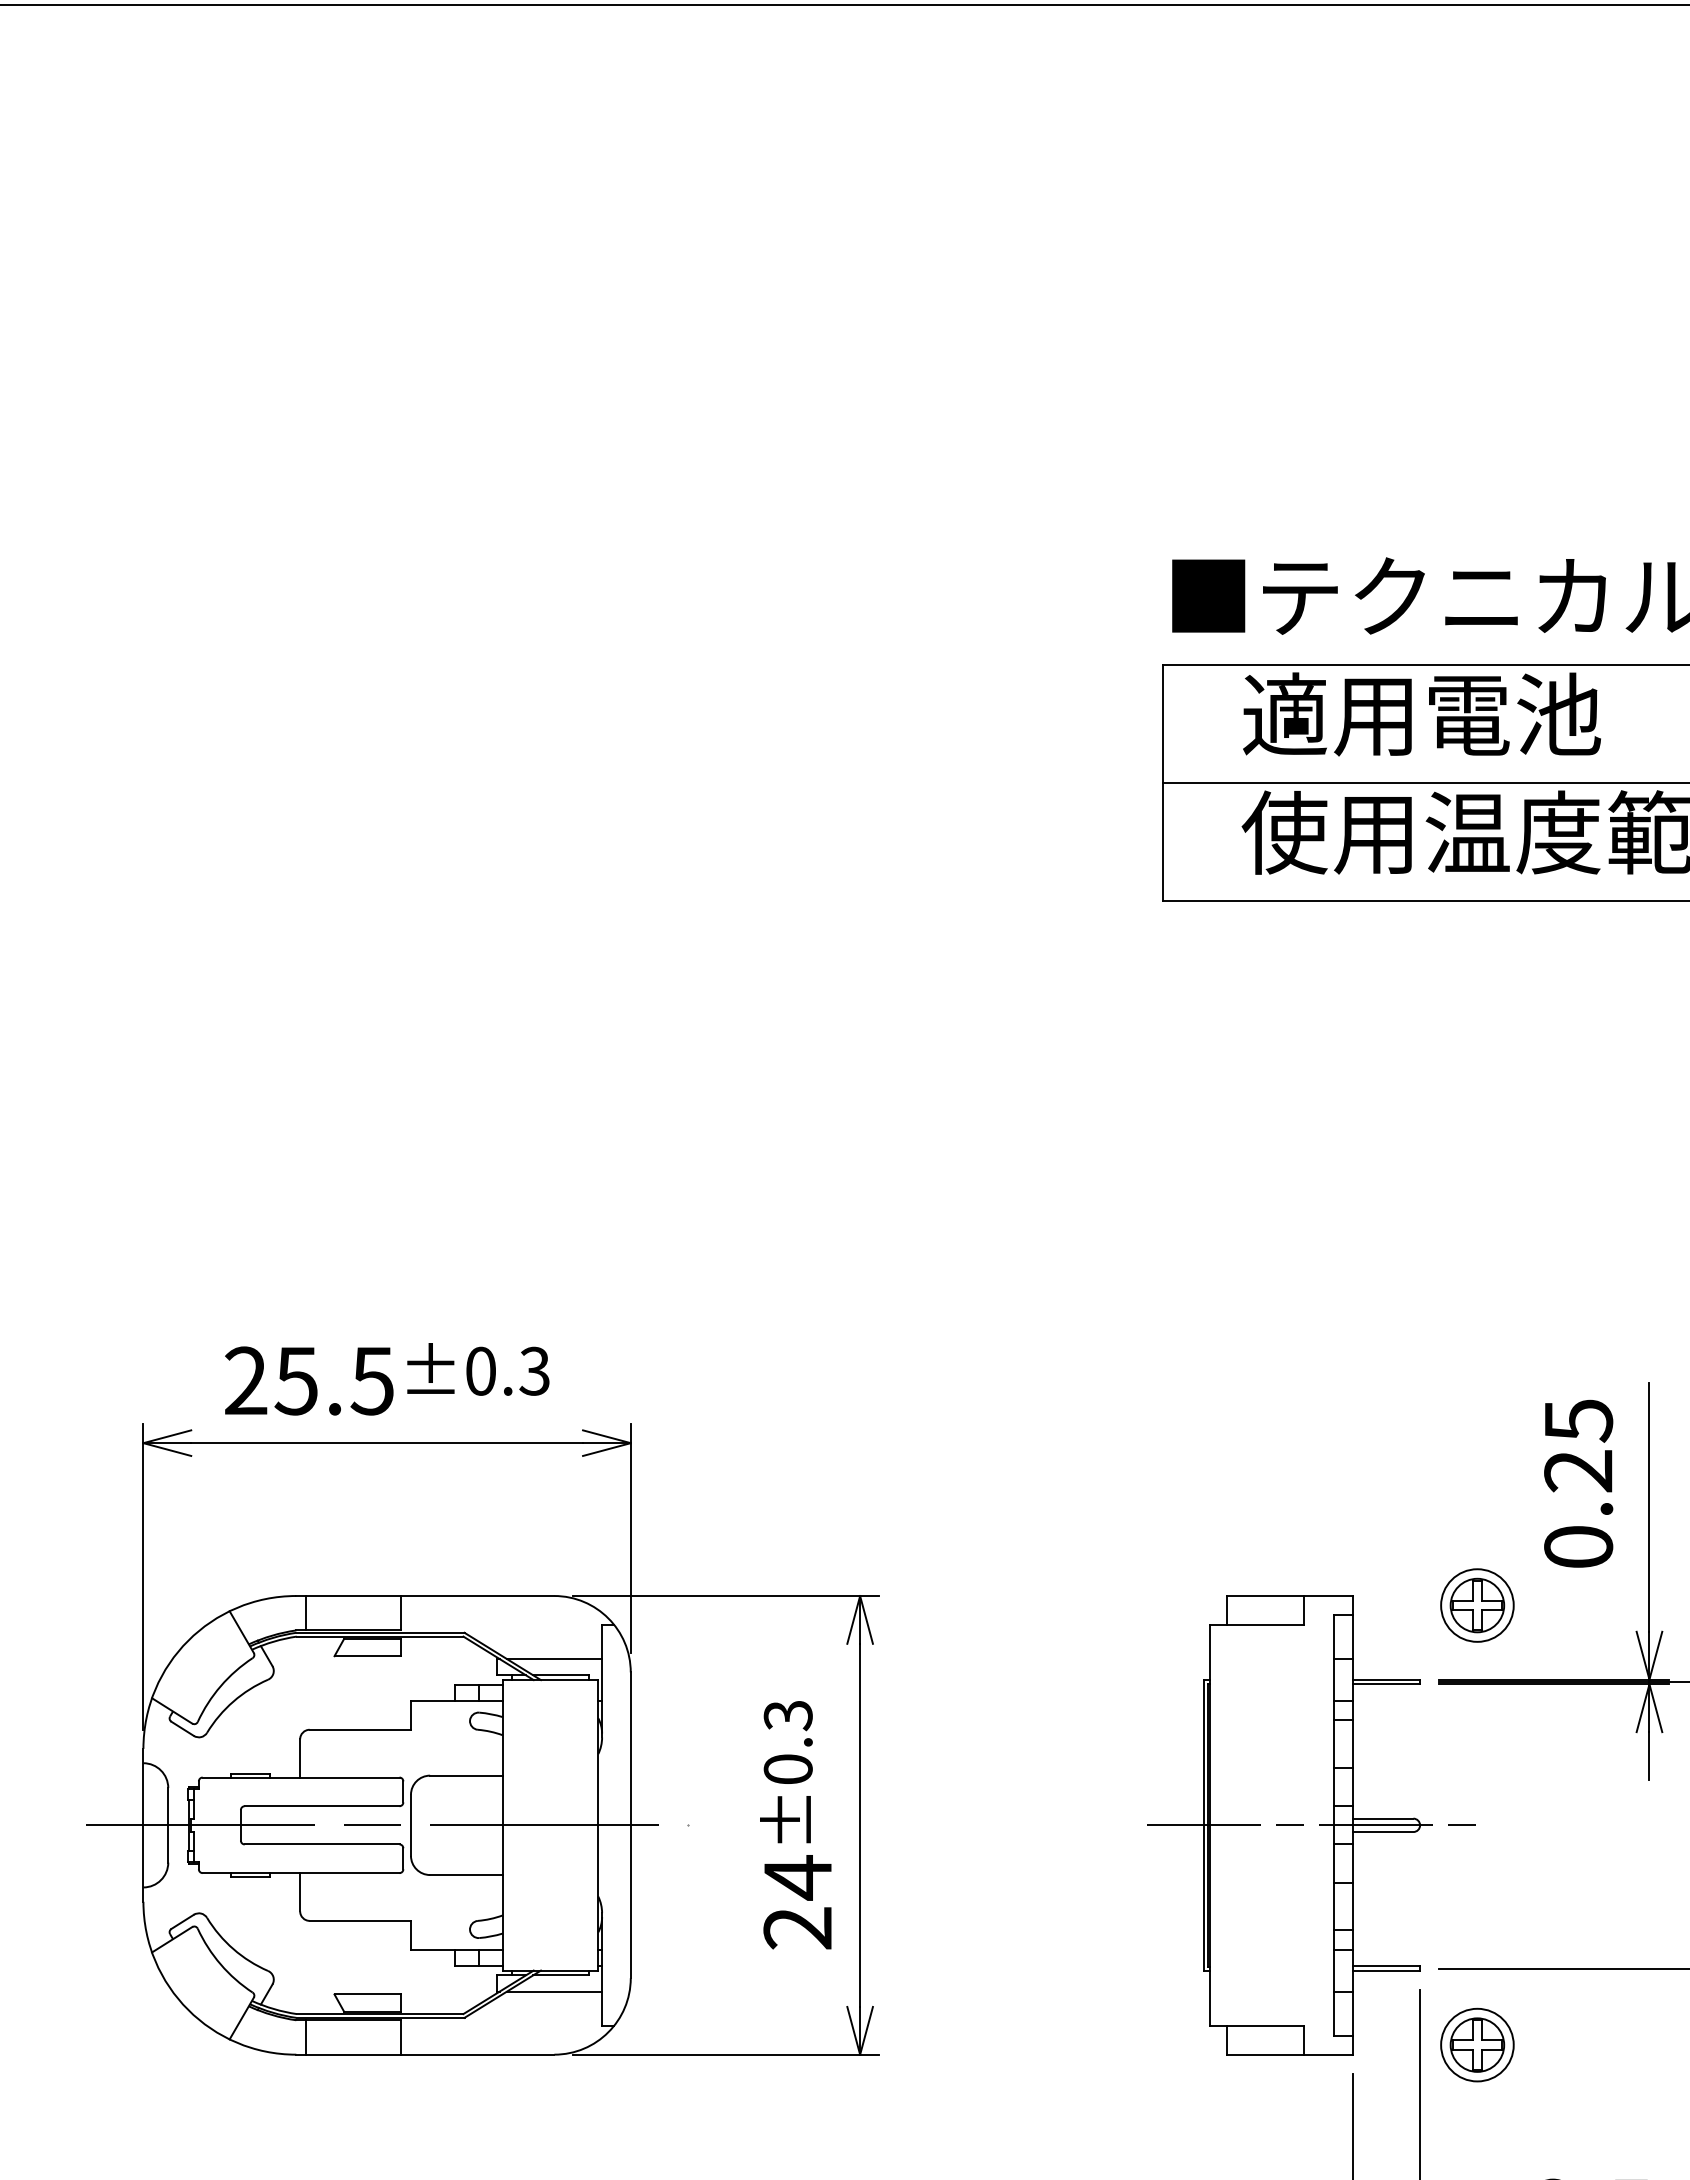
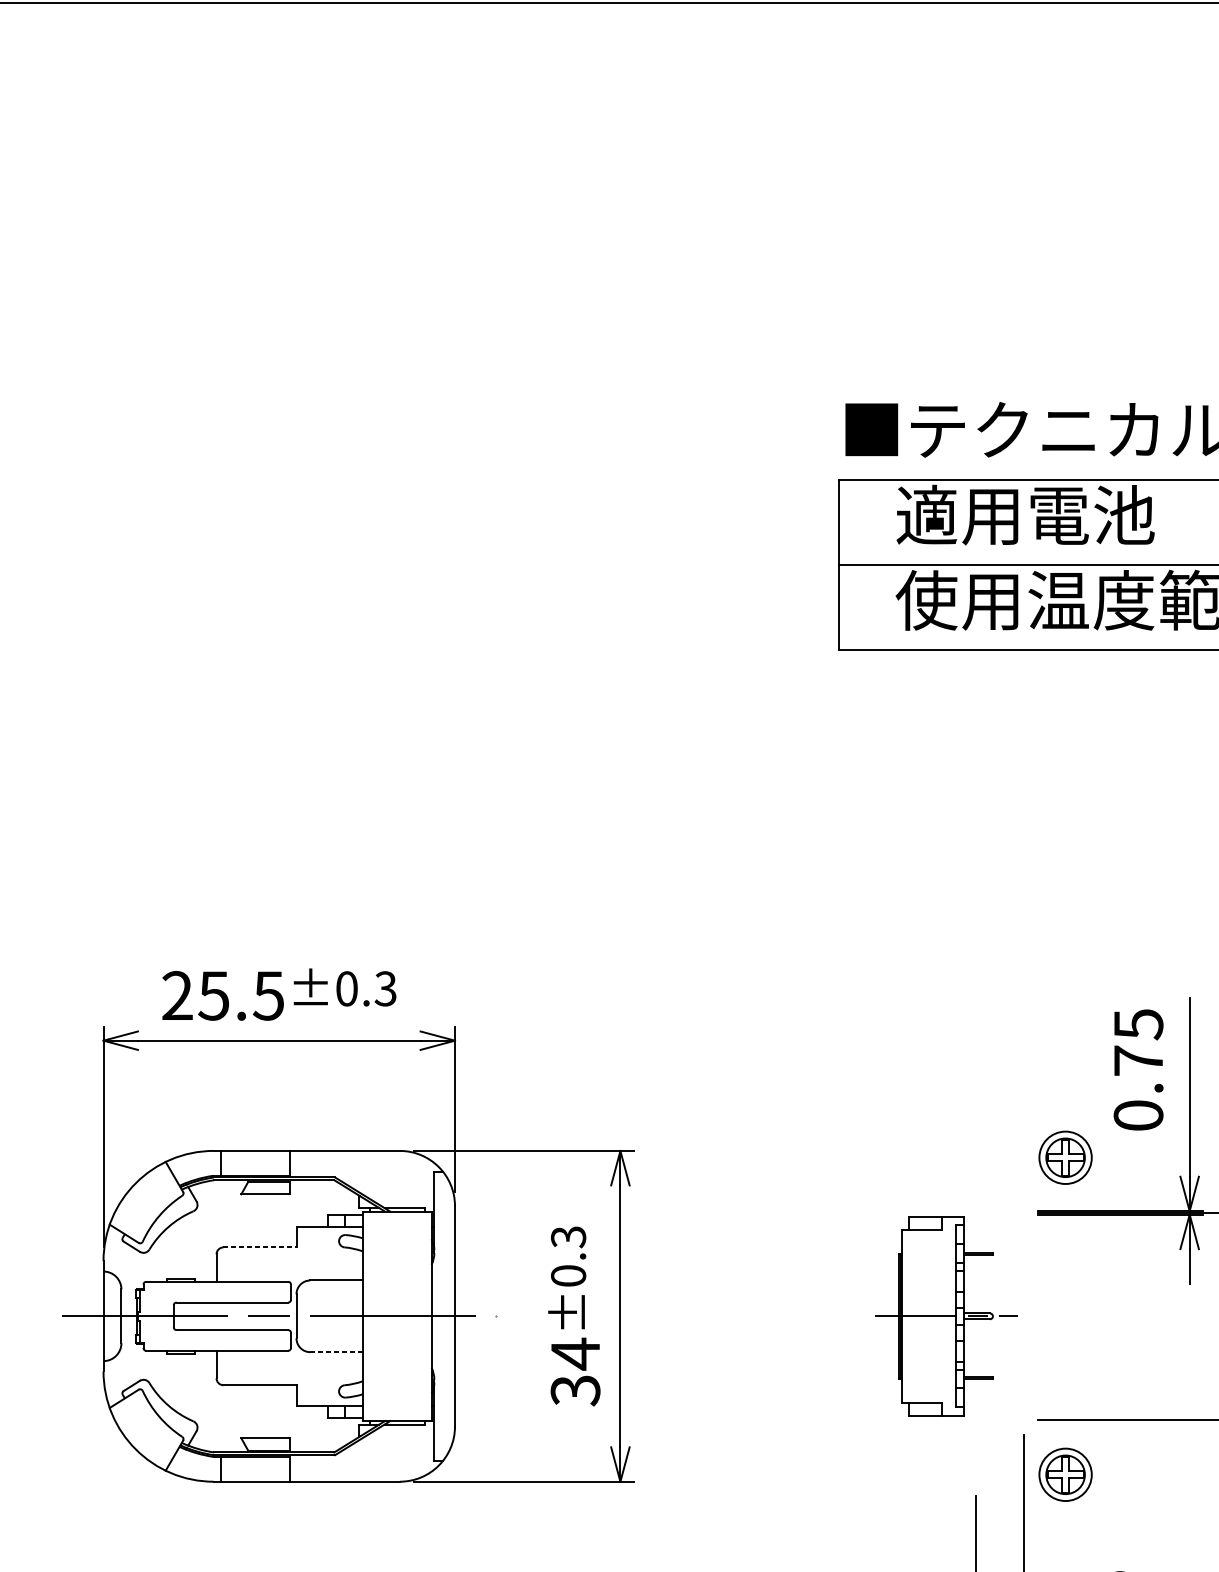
text: (1578, 1471) -> (1138, 1061), 0.25 -> 0.75
line: (554, 1659) -> (399, 1196), removed
line: (360, 1729) -> (260, 1247), solid -> dashed
part: (1311, 1825) -> (945, 1316), size x0.6
line: (466, 1875) -> (336, 1352), solid -> dashed
text: (797, 1928) -> (575, 1390), 24 -> 34
line: (554, 1991) -> (399, 1436), removed

